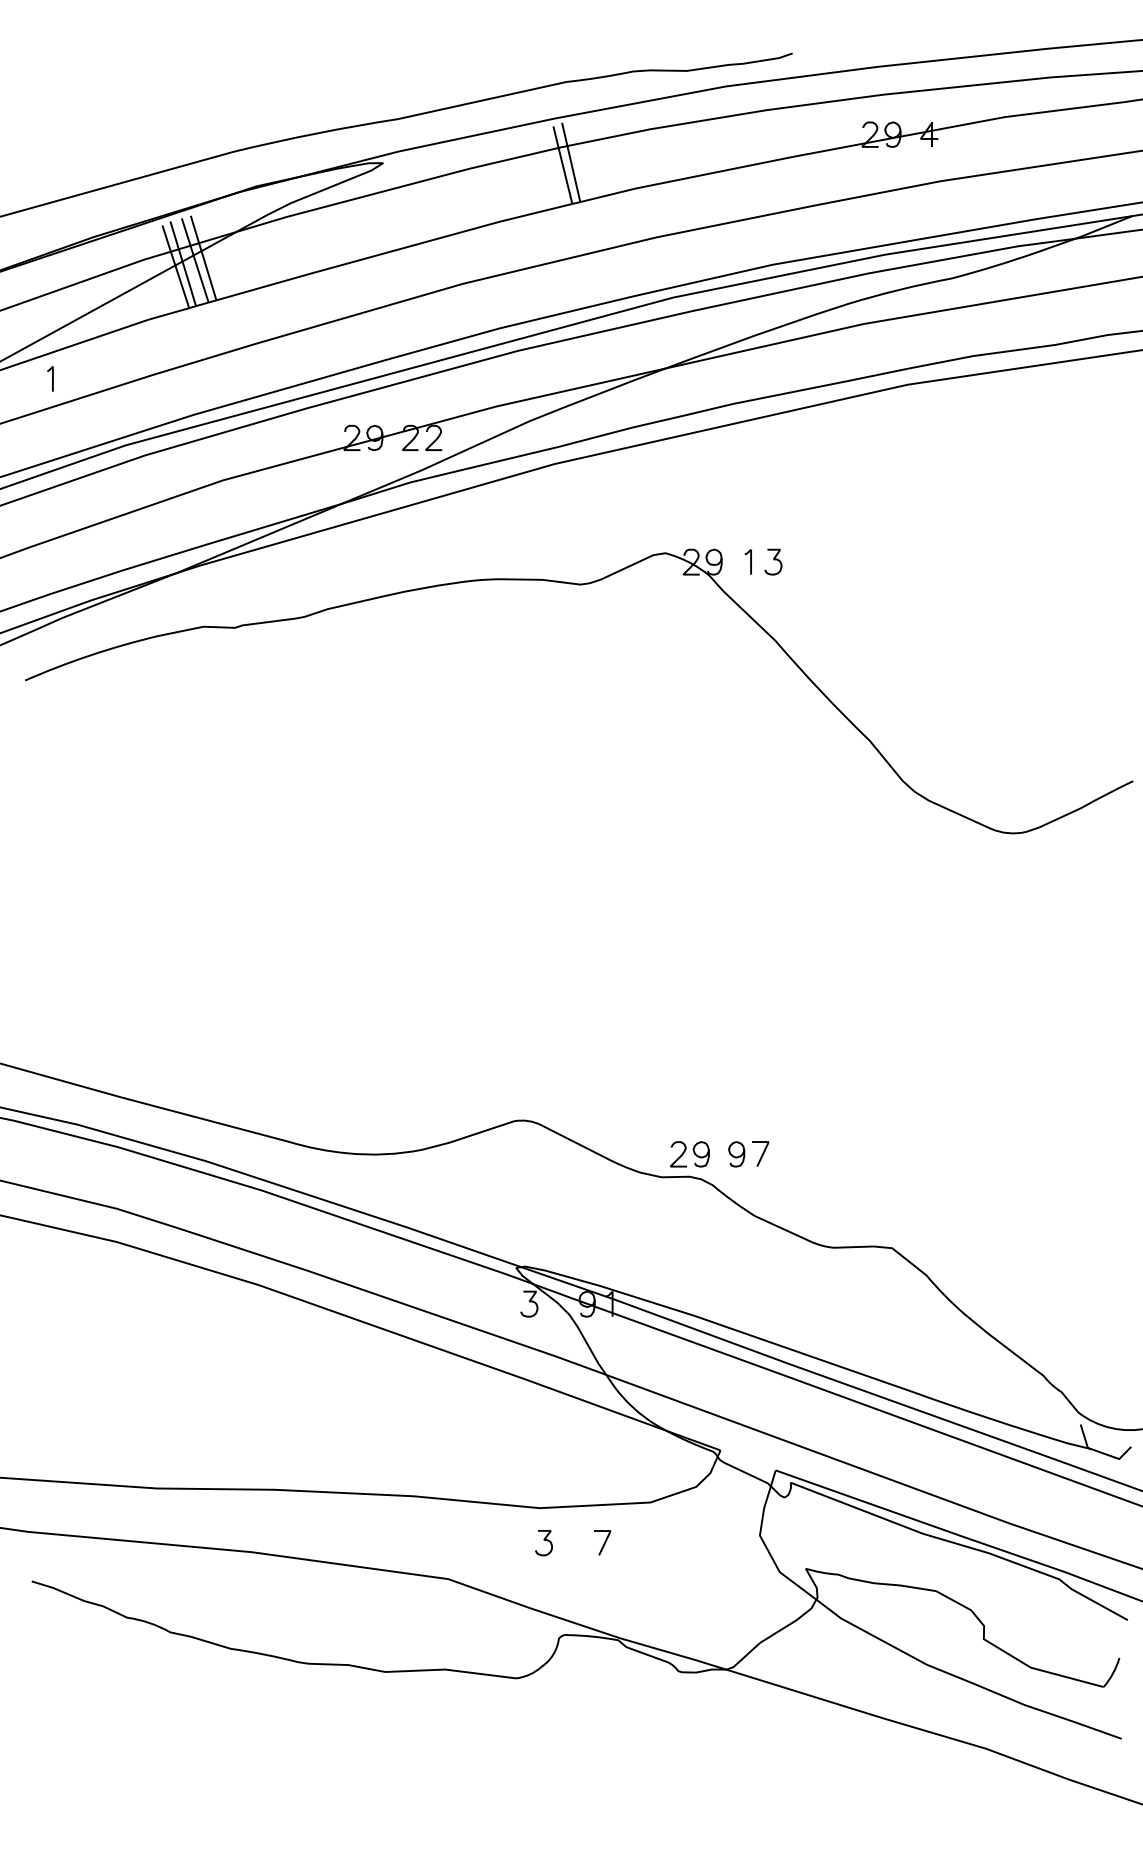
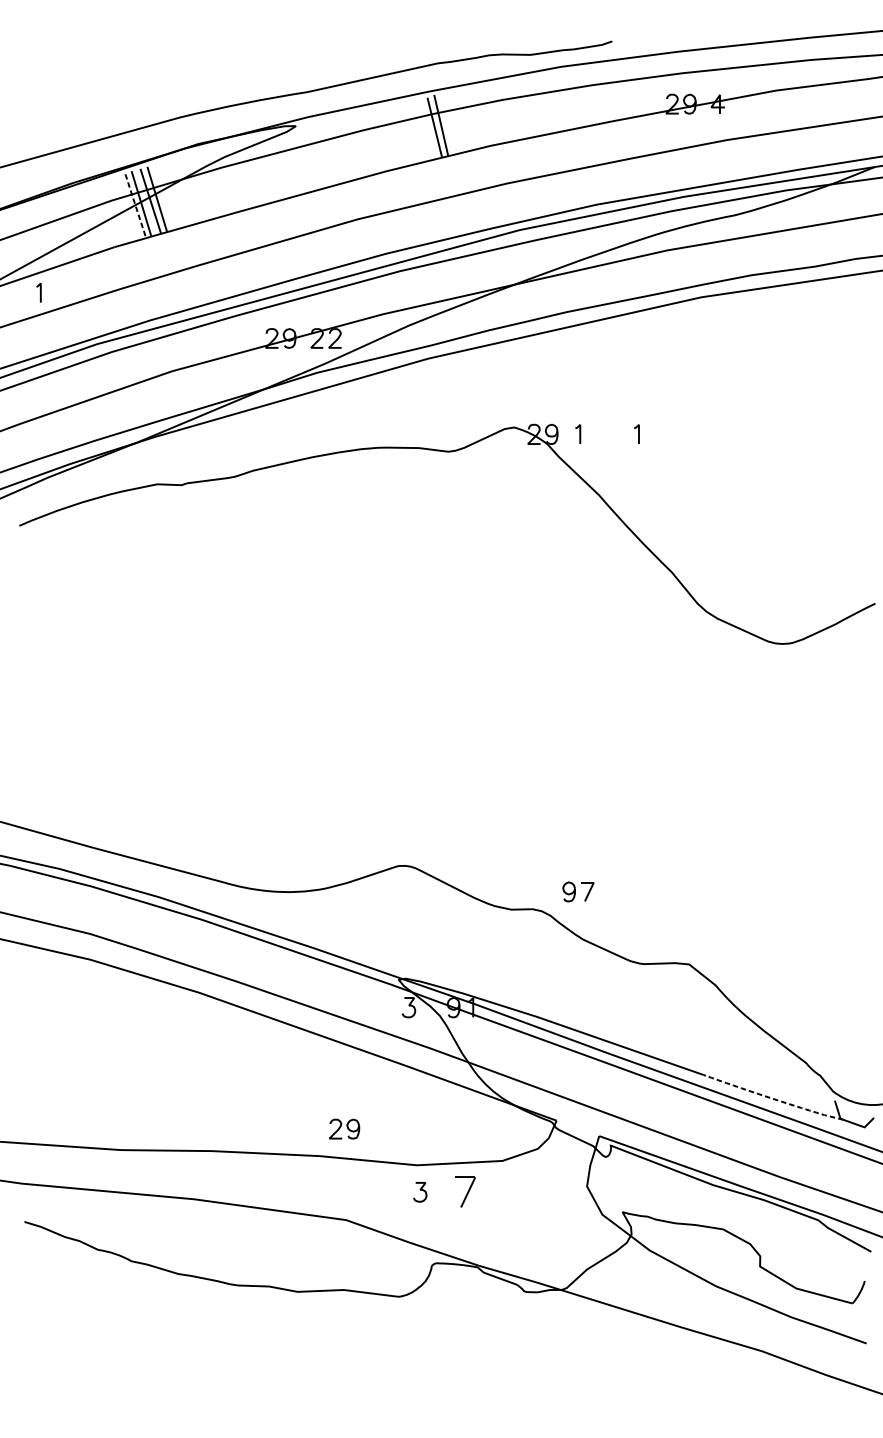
line: (175, 265) -> (135, 205), solid -> dashed
curve: (773, 560) -> (597, 433), removed
line: (826, 561) -> (638, 433), added
part: (689, 1154) -> (344, 1129), moved
line: (1000, 1422) -> (772, 1099), solid -> dashed
part: (602, 1542) -> (465, 1191), size x1.6

